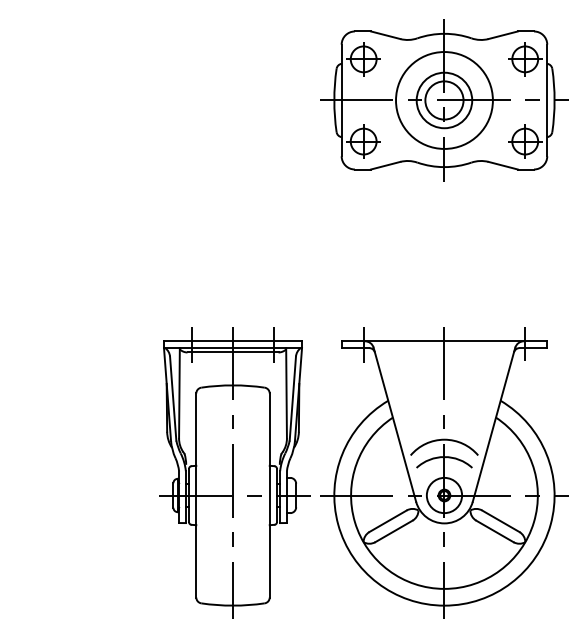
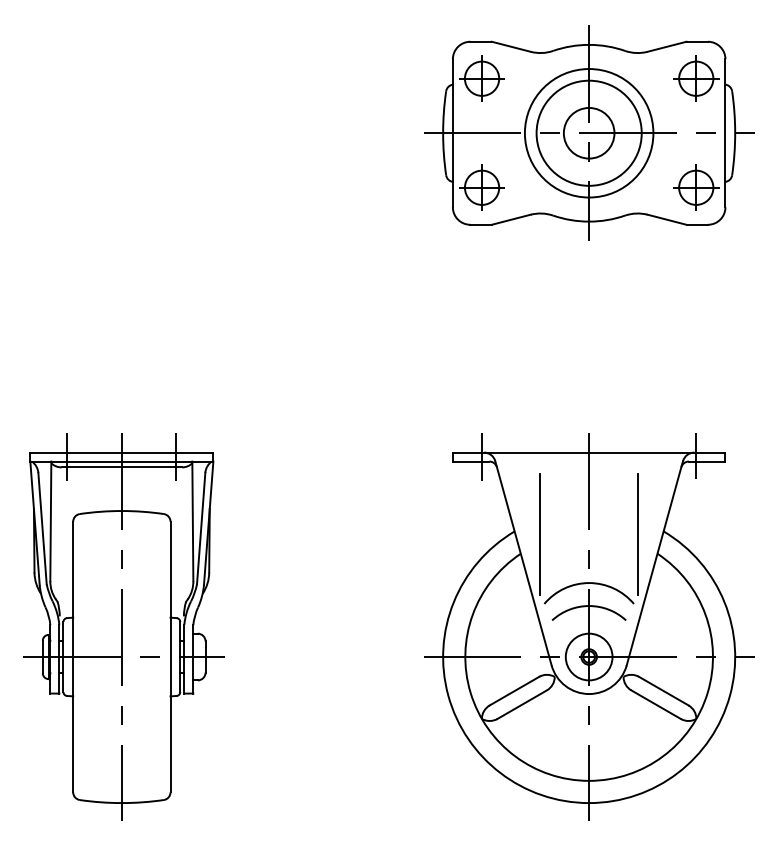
circle: (444, 100) -> (589, 133), size x1.43
line: (407, 402) -> (540, 533), added
line: (481, 402) -> (638, 533), added
part: (234, 472) -> (123, 626), moved

